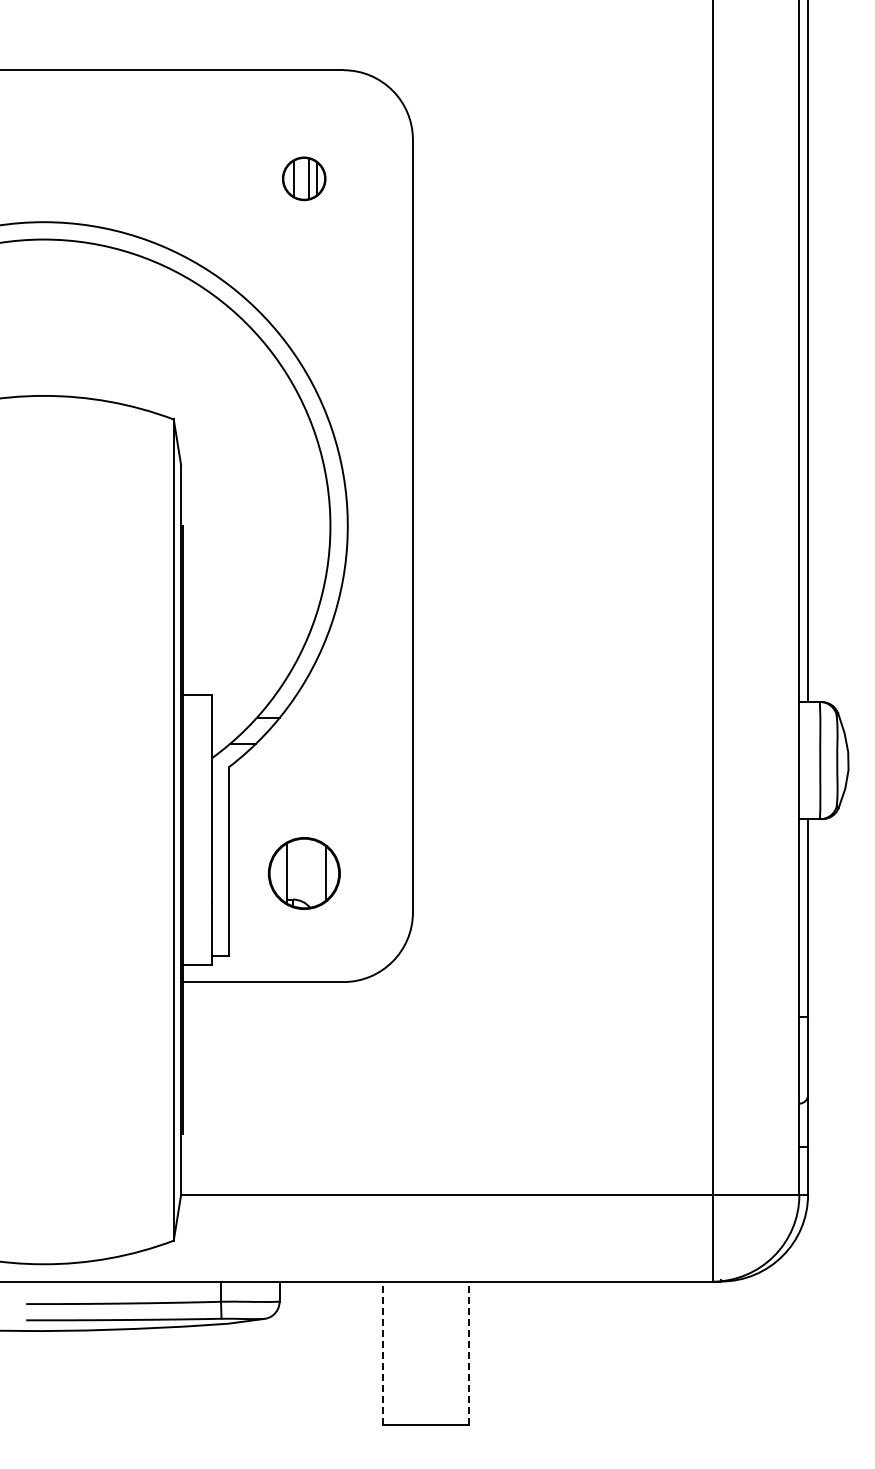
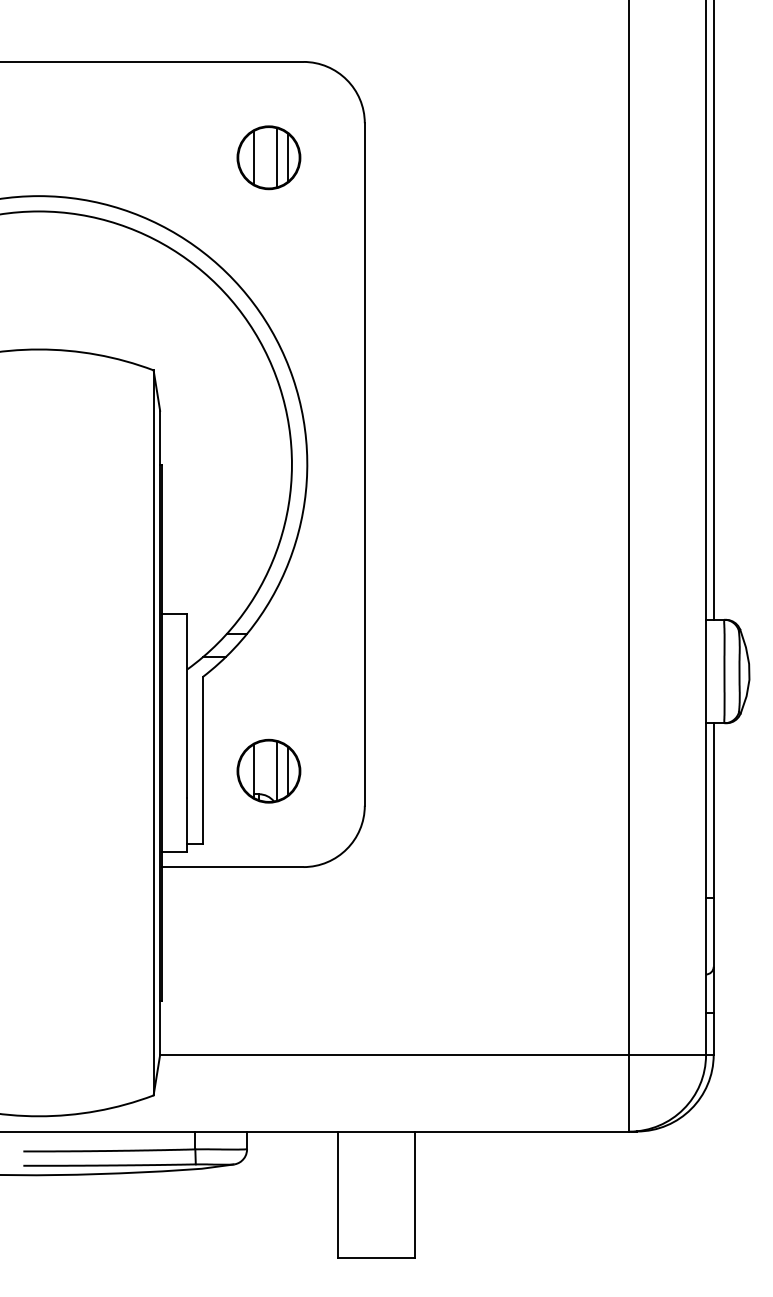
part: (303, 178) -> (268, 157), size x1.67
line: (313, 872) -> (277, 770), added
line: (382, 1353) -> (337, 1195), dashed -> solid
line: (469, 1353) -> (414, 1195), dashed -> solid

